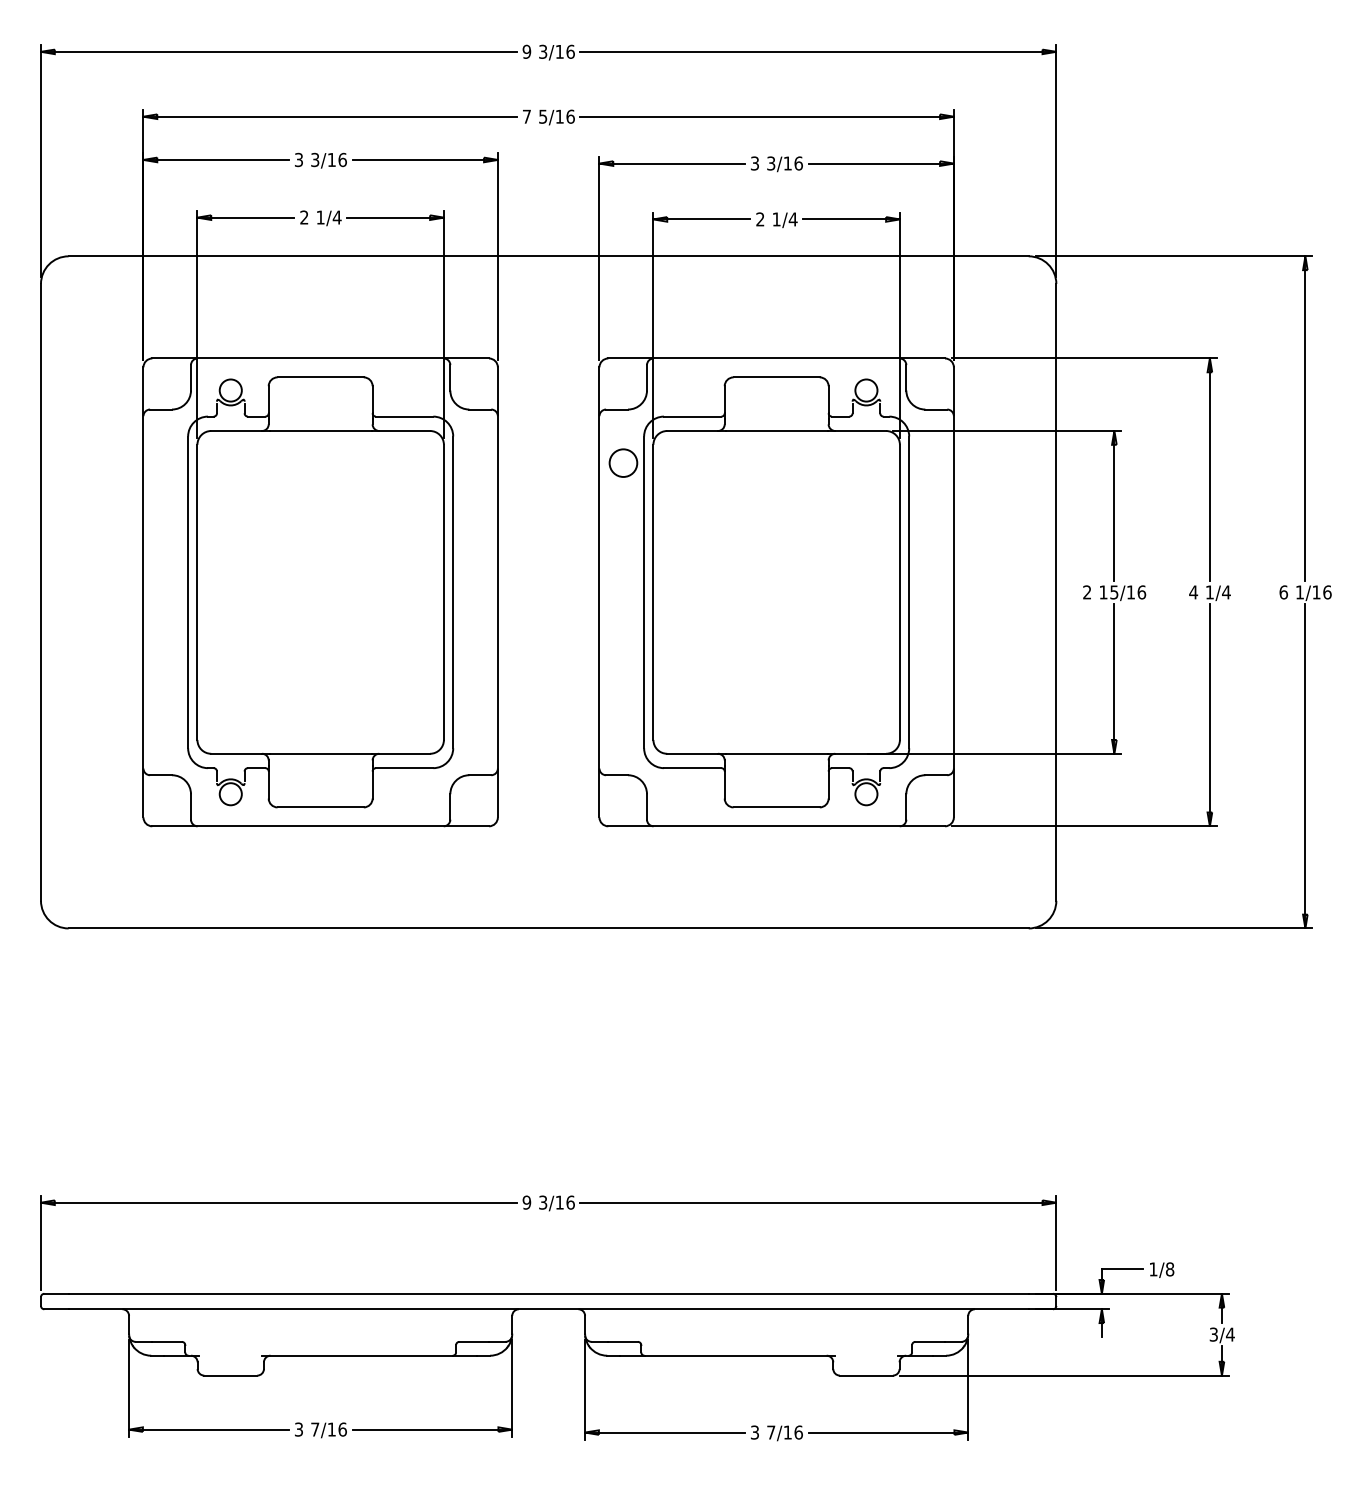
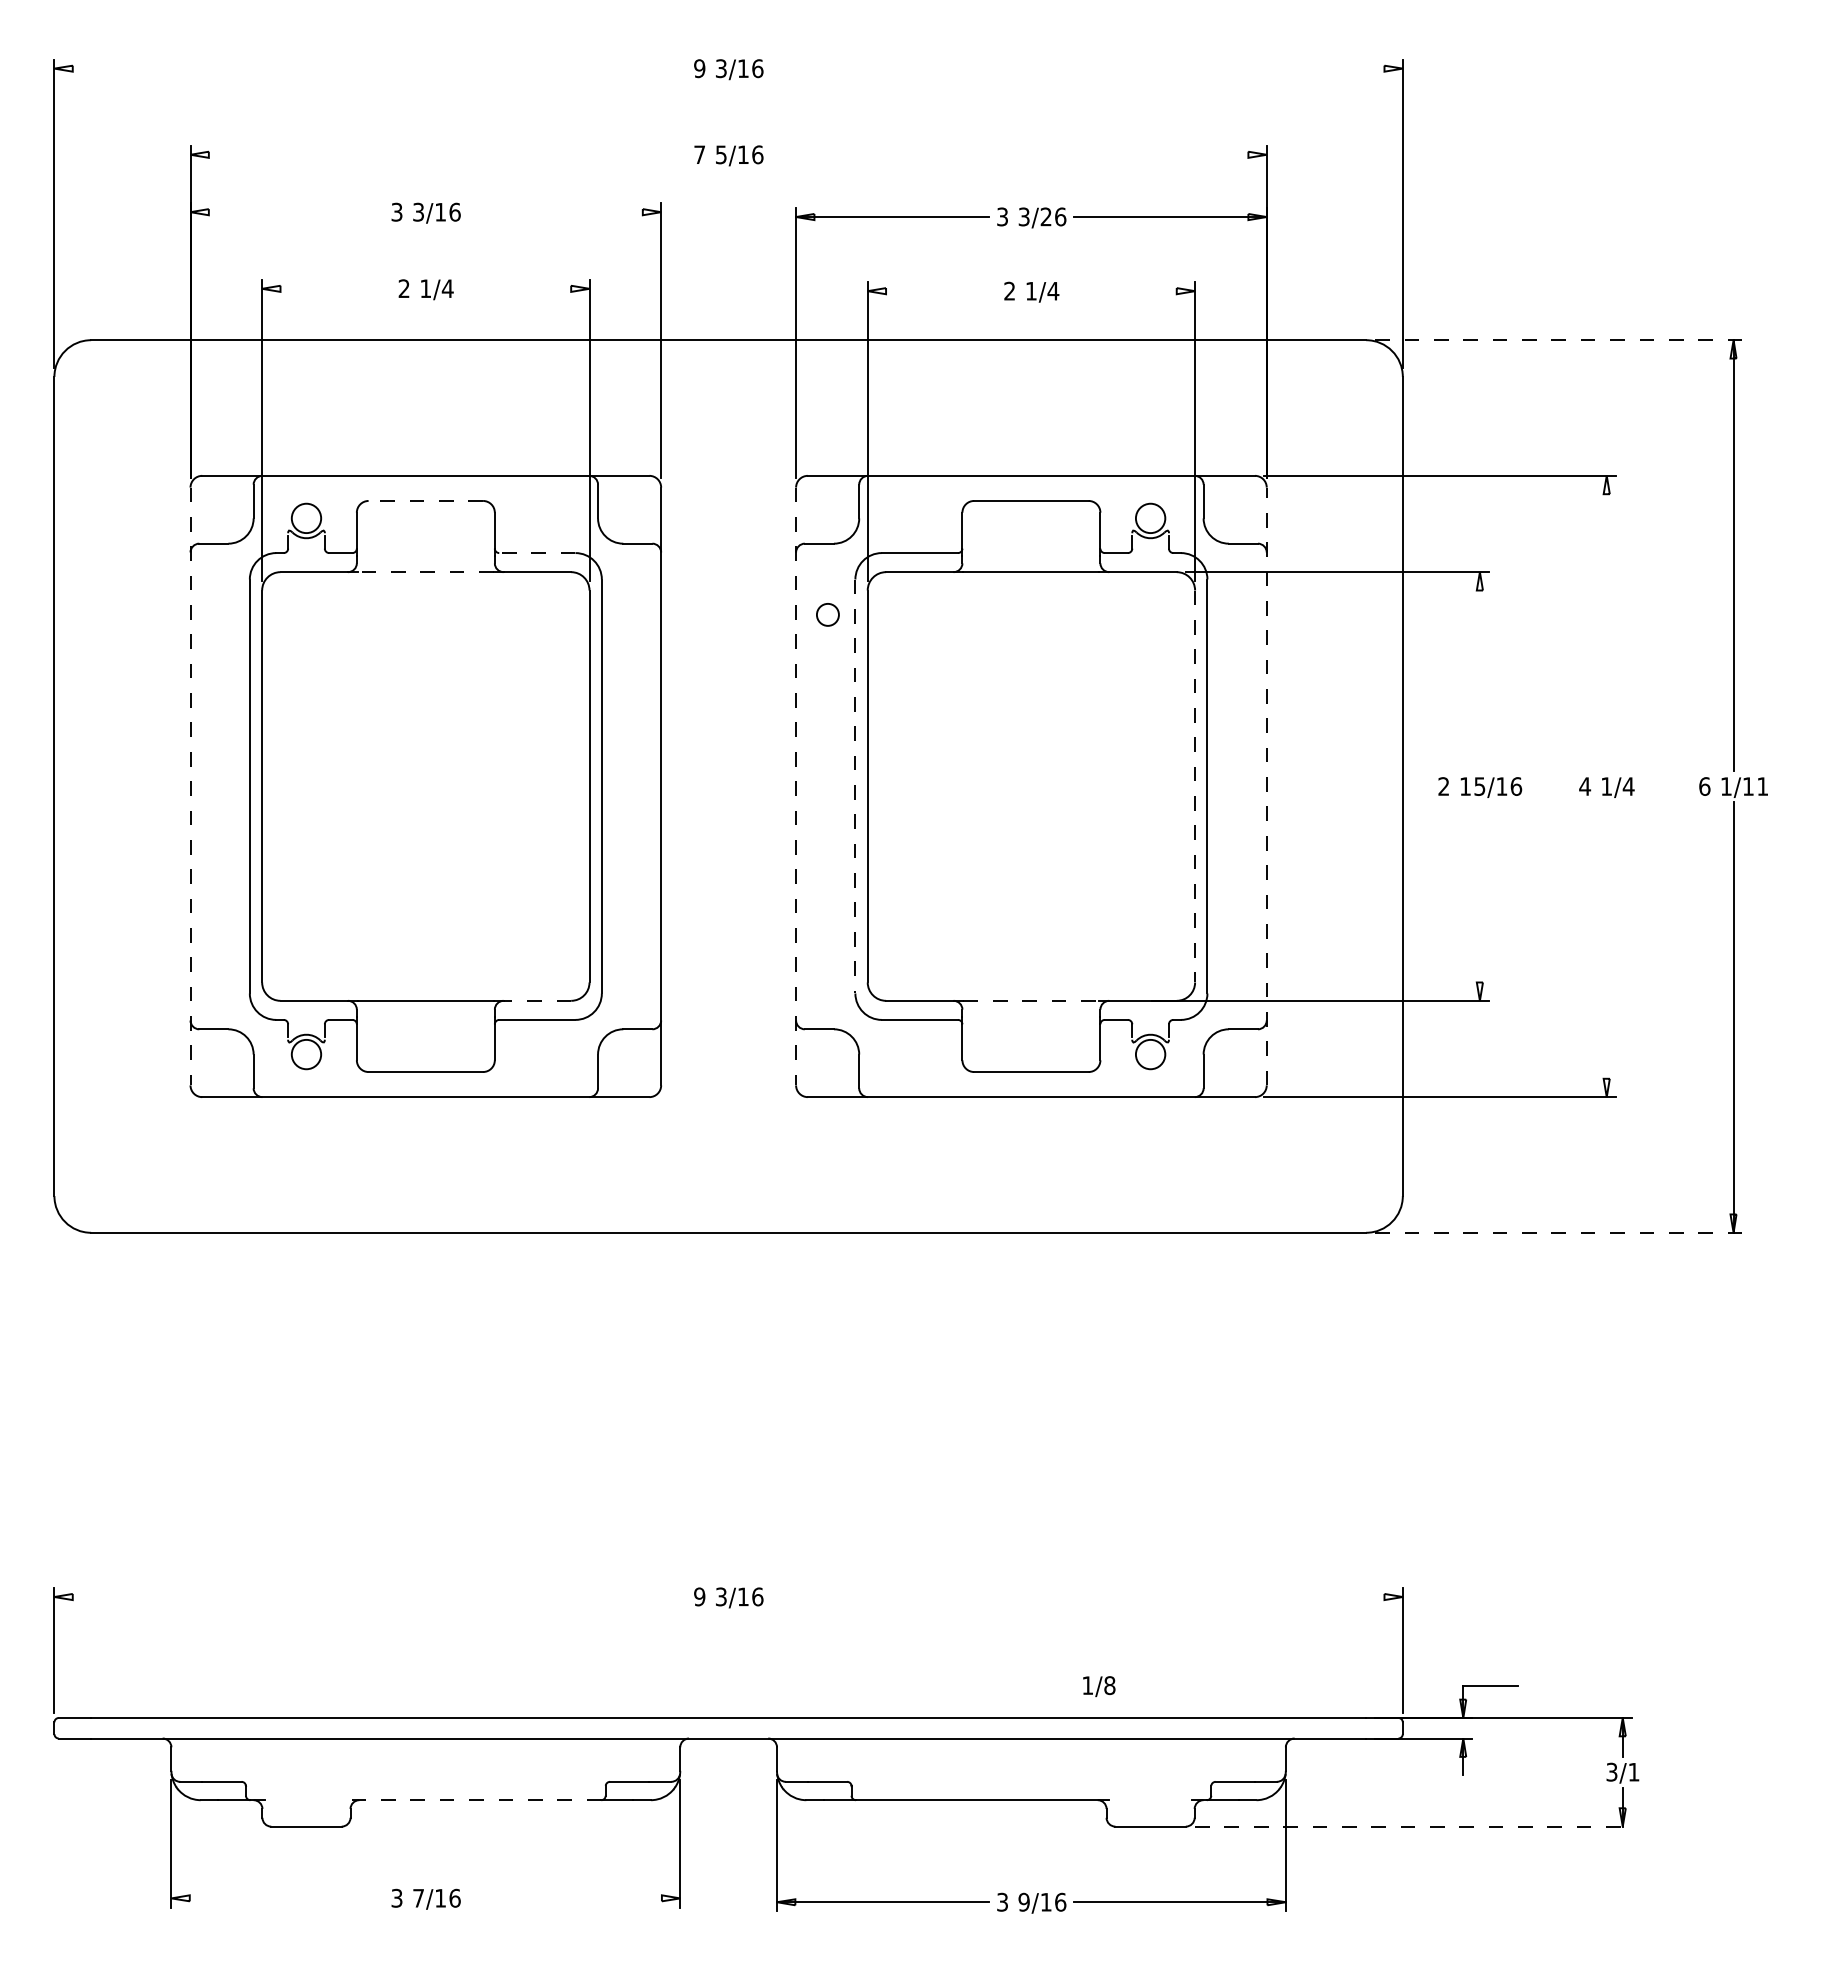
line: (279, 51) -> (370, 68), removed
line: (818, 51) -> (1086, 68), removed
line: (330, 116) -> (438, 154), removed
line: (766, 116) -> (1018, 154), removed
line: (215, 160) -> (286, 212), removed
line: (425, 160) -> (564, 212), removed
text: (787, 163) -> (1045, 216), 3/16 -> 3/26
line: (245, 217) -> (326, 288), removed
line: (394, 217) -> (524, 288), removed
line: (701, 219) -> (931, 291), removed
line: (851, 219) -> (1130, 291), removed
line: (1173, 256) -> (1558, 340), solid -> dashed
line: (320, 377) -> (425, 500), solid -> dashed
line: (404, 416) -> (536, 553), solid -> dashed
line: (320, 431) -> (425, 572), solid -> dashed
circle: (623, 462) -> (827, 614), size x0.6
line: (1209, 468) -> (1606, 622), removed
line: (1114, 505) -> (1479, 671), removed
line: (143, 592) -> (190, 786), solid -> dashed
line: (599, 592) -> (796, 786), solid -> dashed
line: (644, 592) -> (855, 786), solid -> dashed
line: (900, 592) -> (1195, 786), solid -> dashed
line: (953, 592) -> (1266, 786), solid -> dashed
text: (1327, 592) -> (1762, 786), 1/16 -> 1/11
line: (1114, 678) -> (1479, 901), removed
line: (1209, 715) -> (1606, 949), removed
line: (404, 753) -> (537, 1000), solid -> dashed
line: (776, 753) -> (1031, 1000), solid -> dashed
line: (1173, 928) -> (1558, 1232), solid -> dashed
line: (279, 1203) -> (370, 1597), removed
line: (818, 1203) -> (1086, 1597), removed
text: (1162, 1270) -> (1099, 1686), moved
text: (1230, 1334) -> (1633, 1772), 3/4 -> 3/1
line: (357, 1355) -> (474, 1800), solid -> dashed
line: (1065, 1375) -> (1414, 1826), solid -> dashed
line: (208, 1429) -> (277, 1898), removed
line: (432, 1429) -> (574, 1898), removed
text: (770, 1431) -> (1023, 1901), 7/16 -> 9/16

